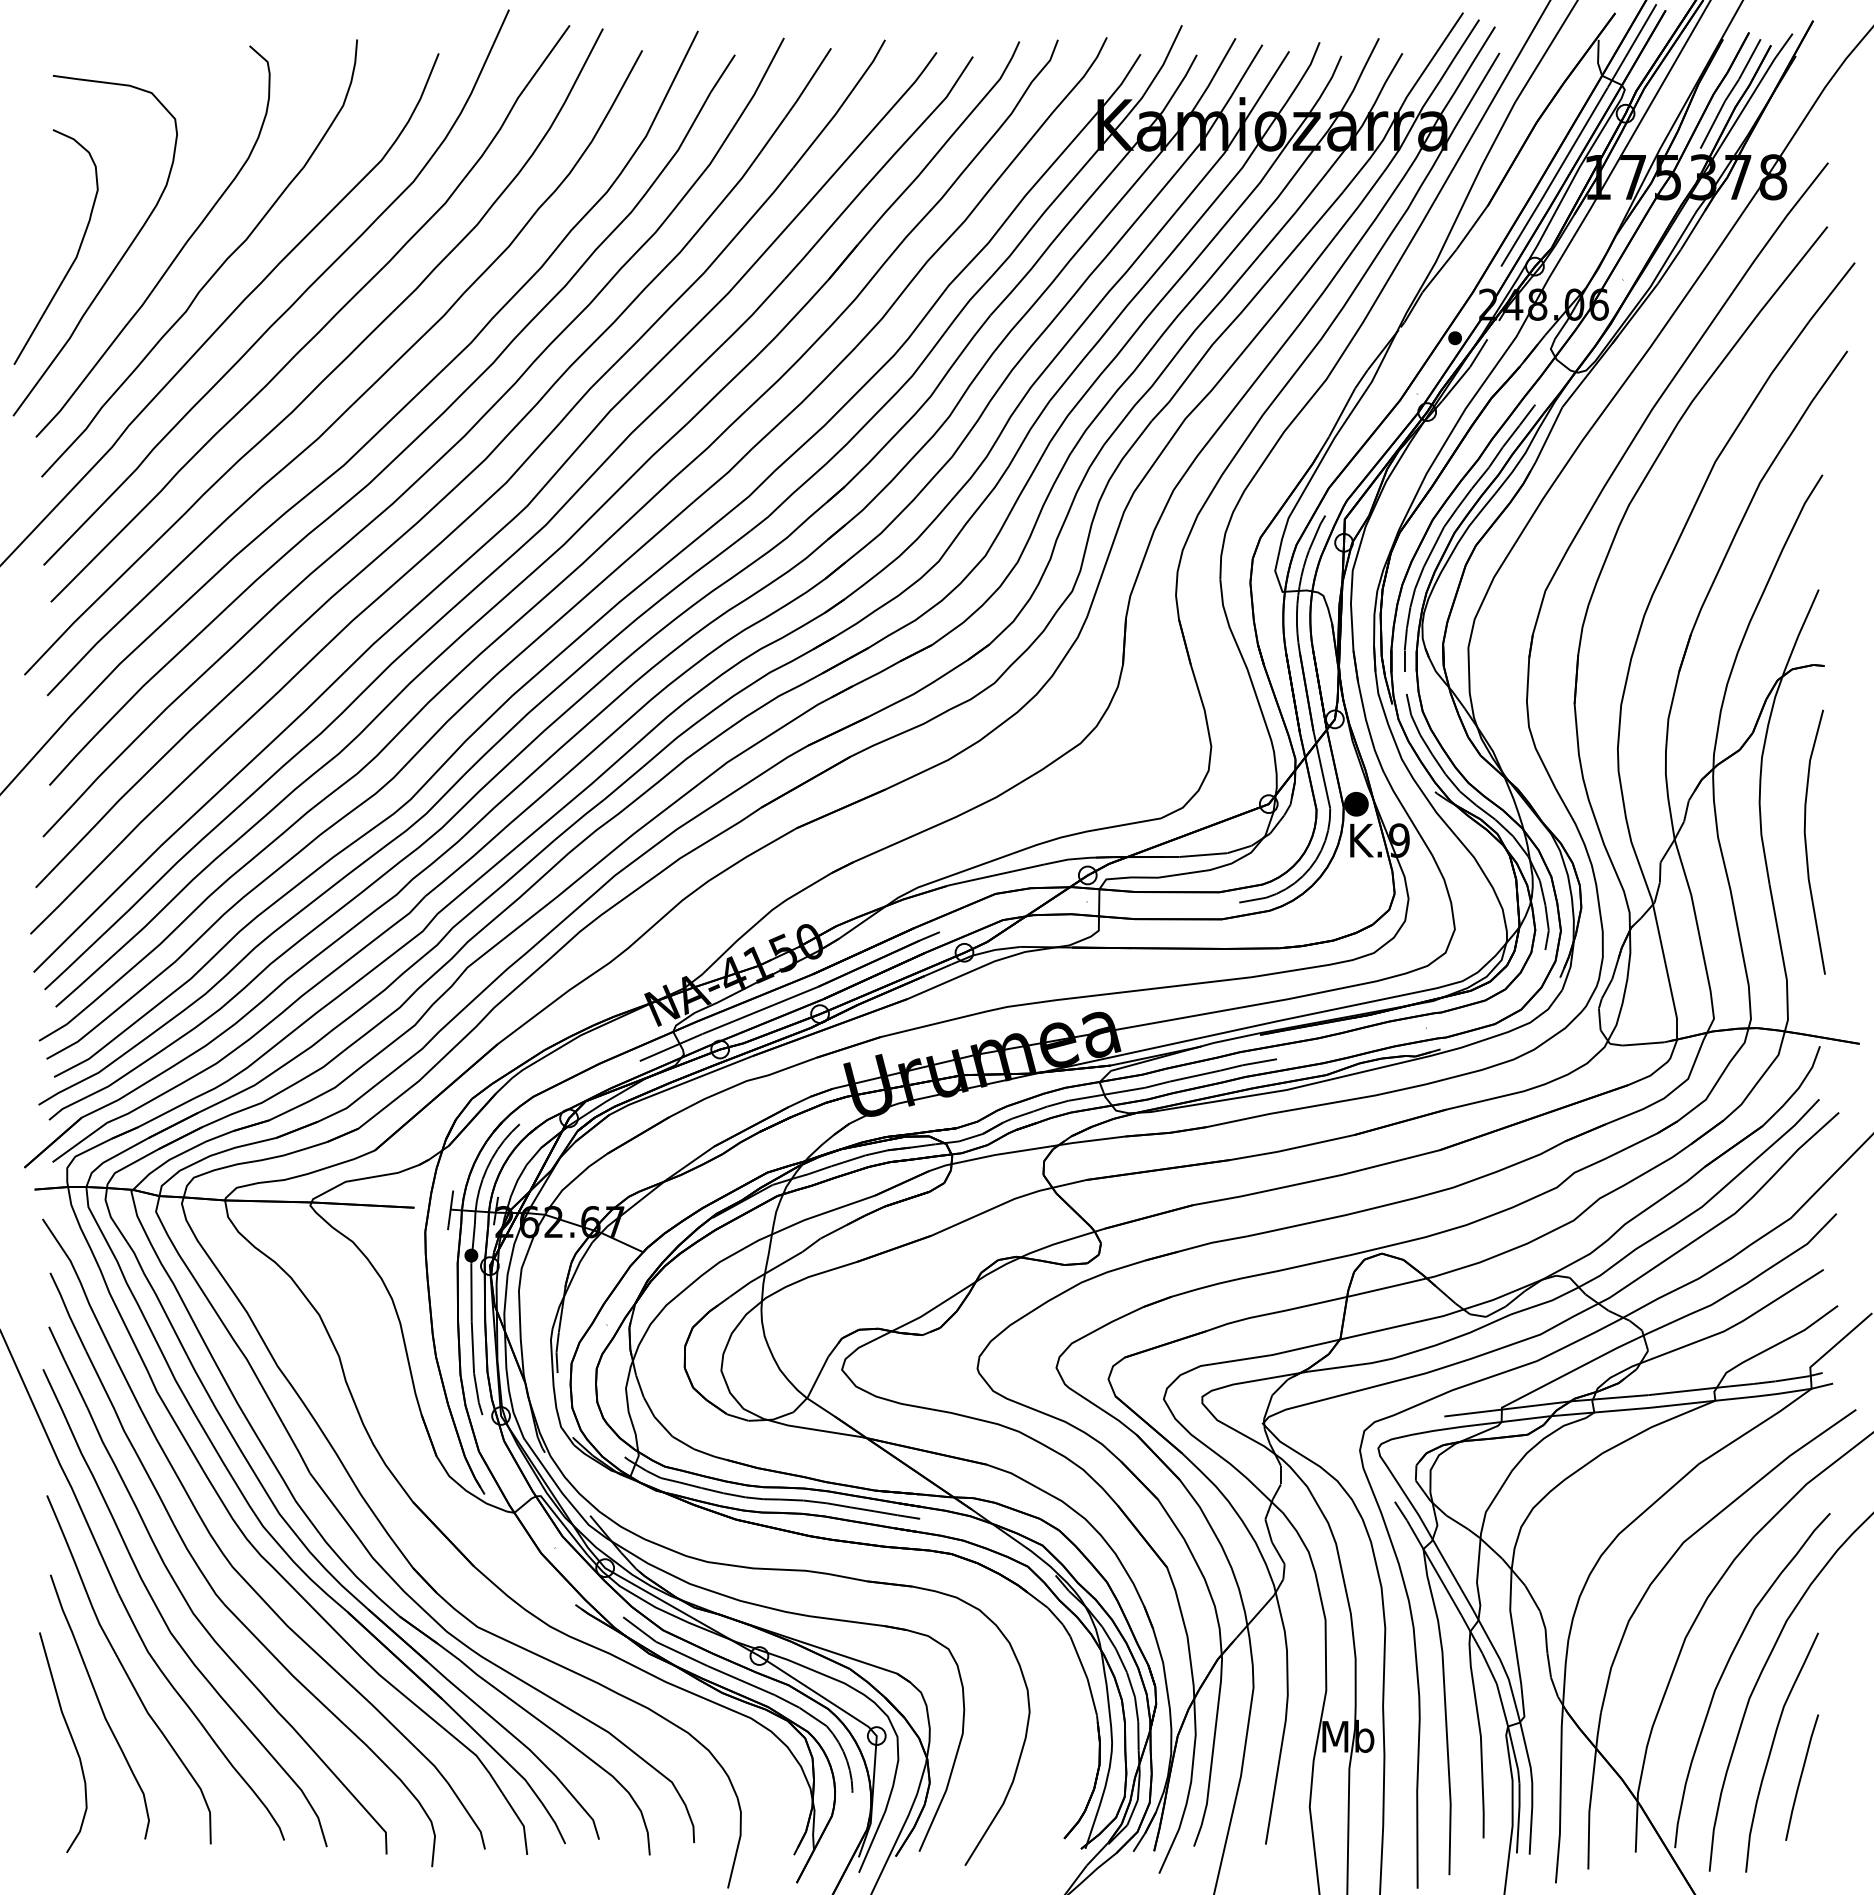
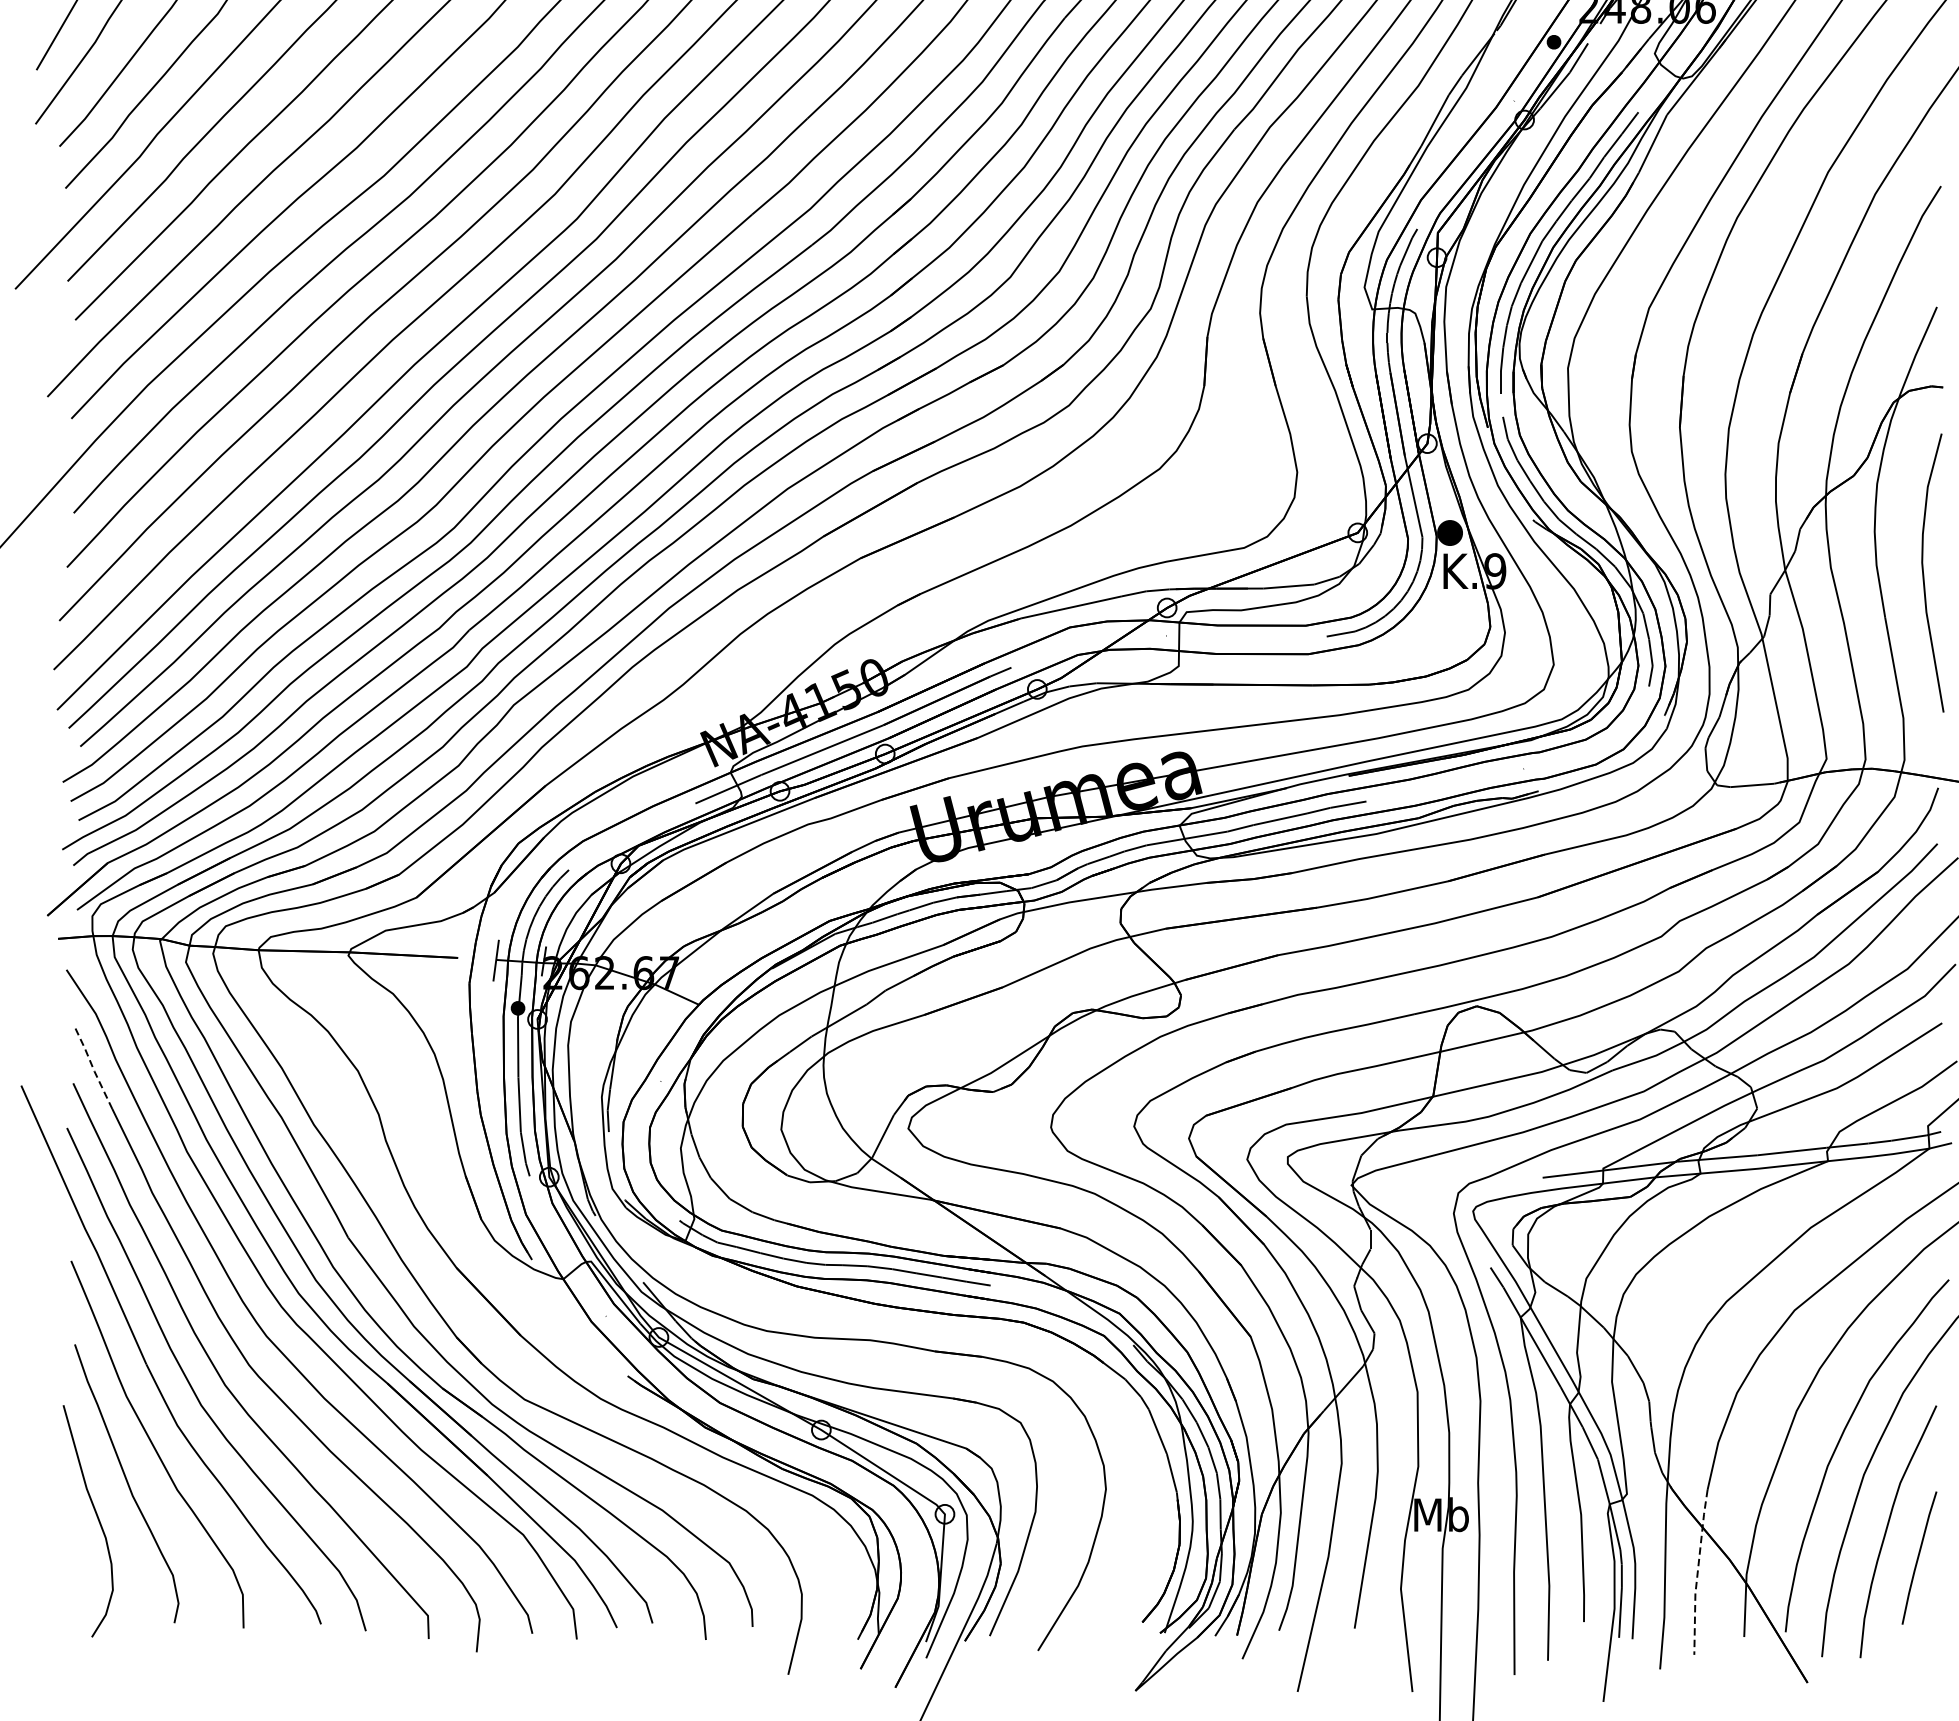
line: (67, 1311) -> (92, 1067), solid -> dashed
curve: (747, 1684) -> (808, 1460), removed
line: (1591, 1791) -> (1697, 1572), solid -> dashed

